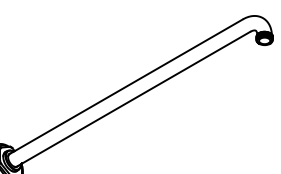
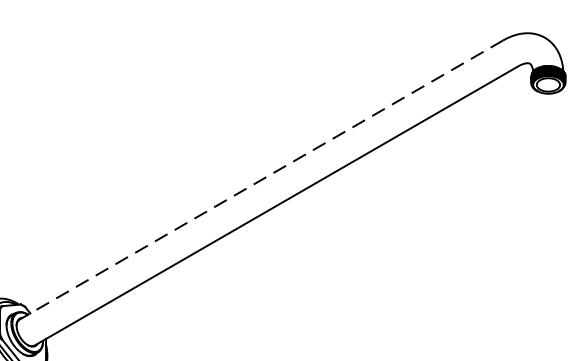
line: (126, 86) -> (261, 179), solid -> dashed

